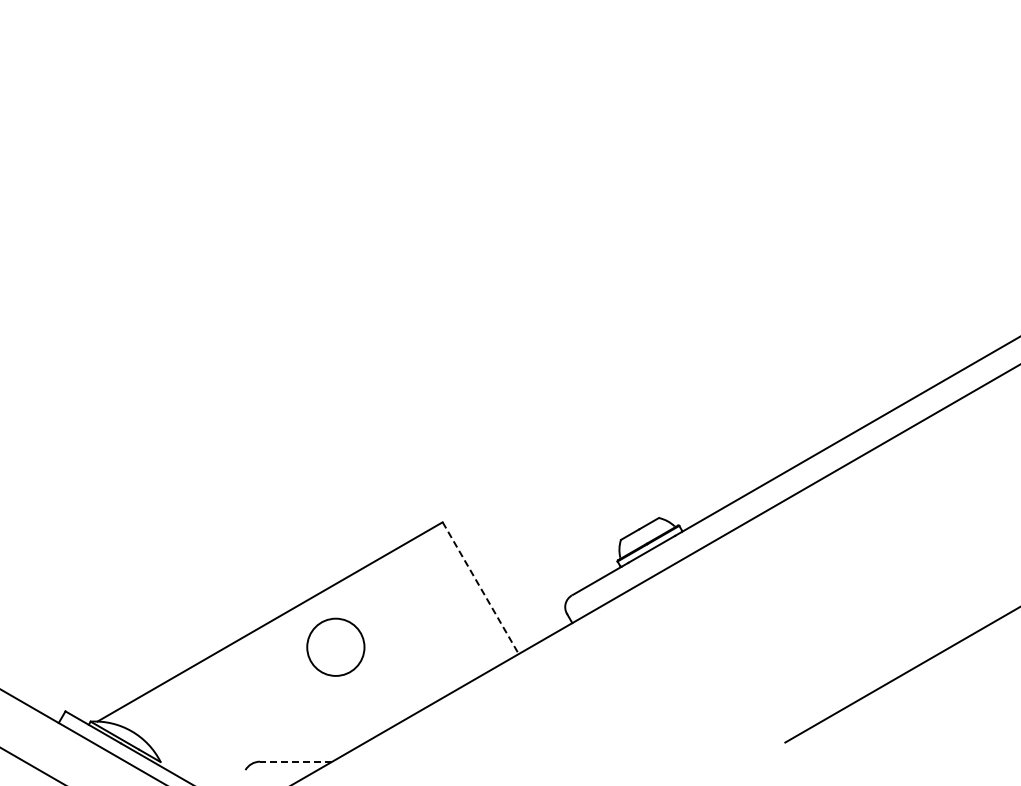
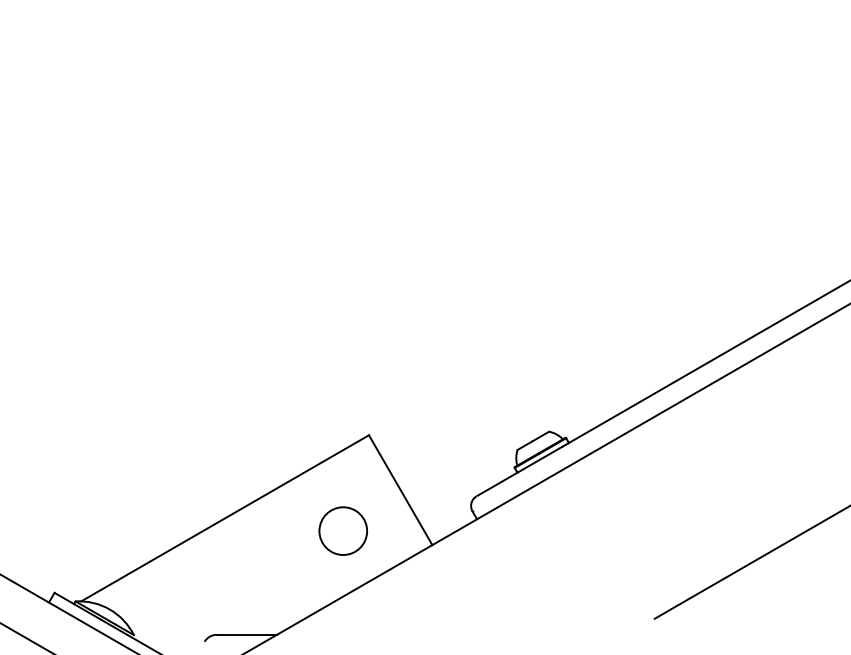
line: (480, 588) -> (400, 490), dashed -> solid
circle: (335, 646) -> (342, 530), moved
line: (295, 761) -> (246, 634), dashed -> solid

